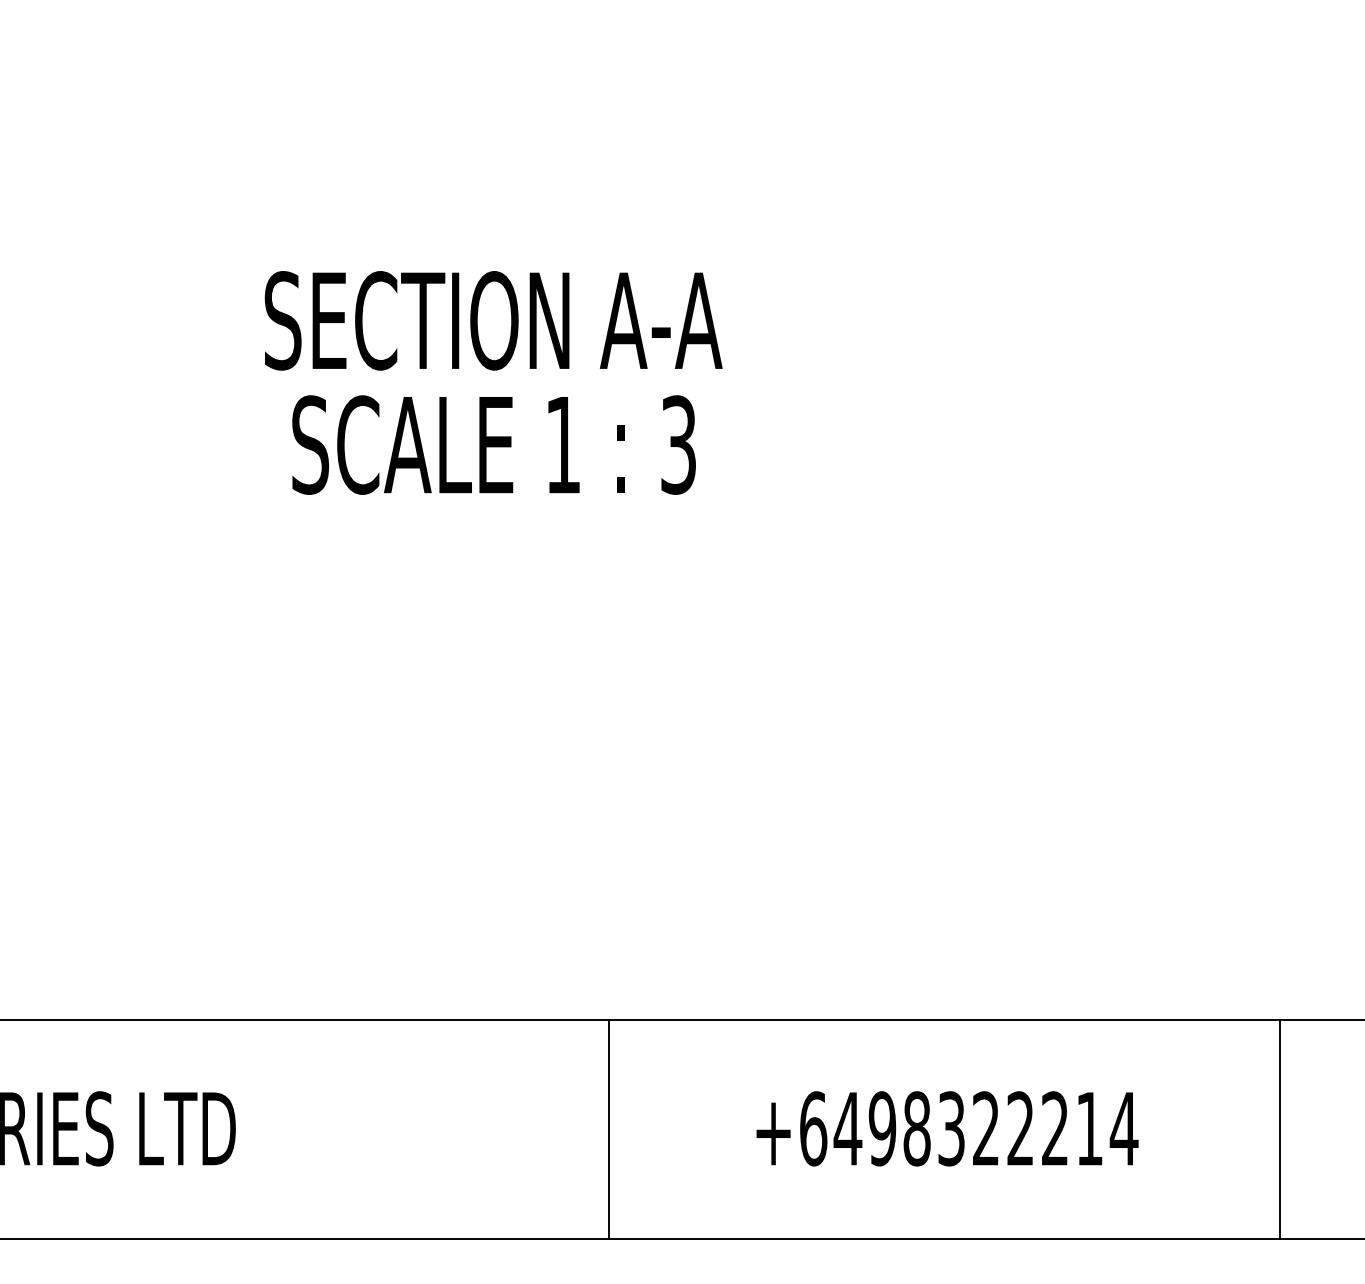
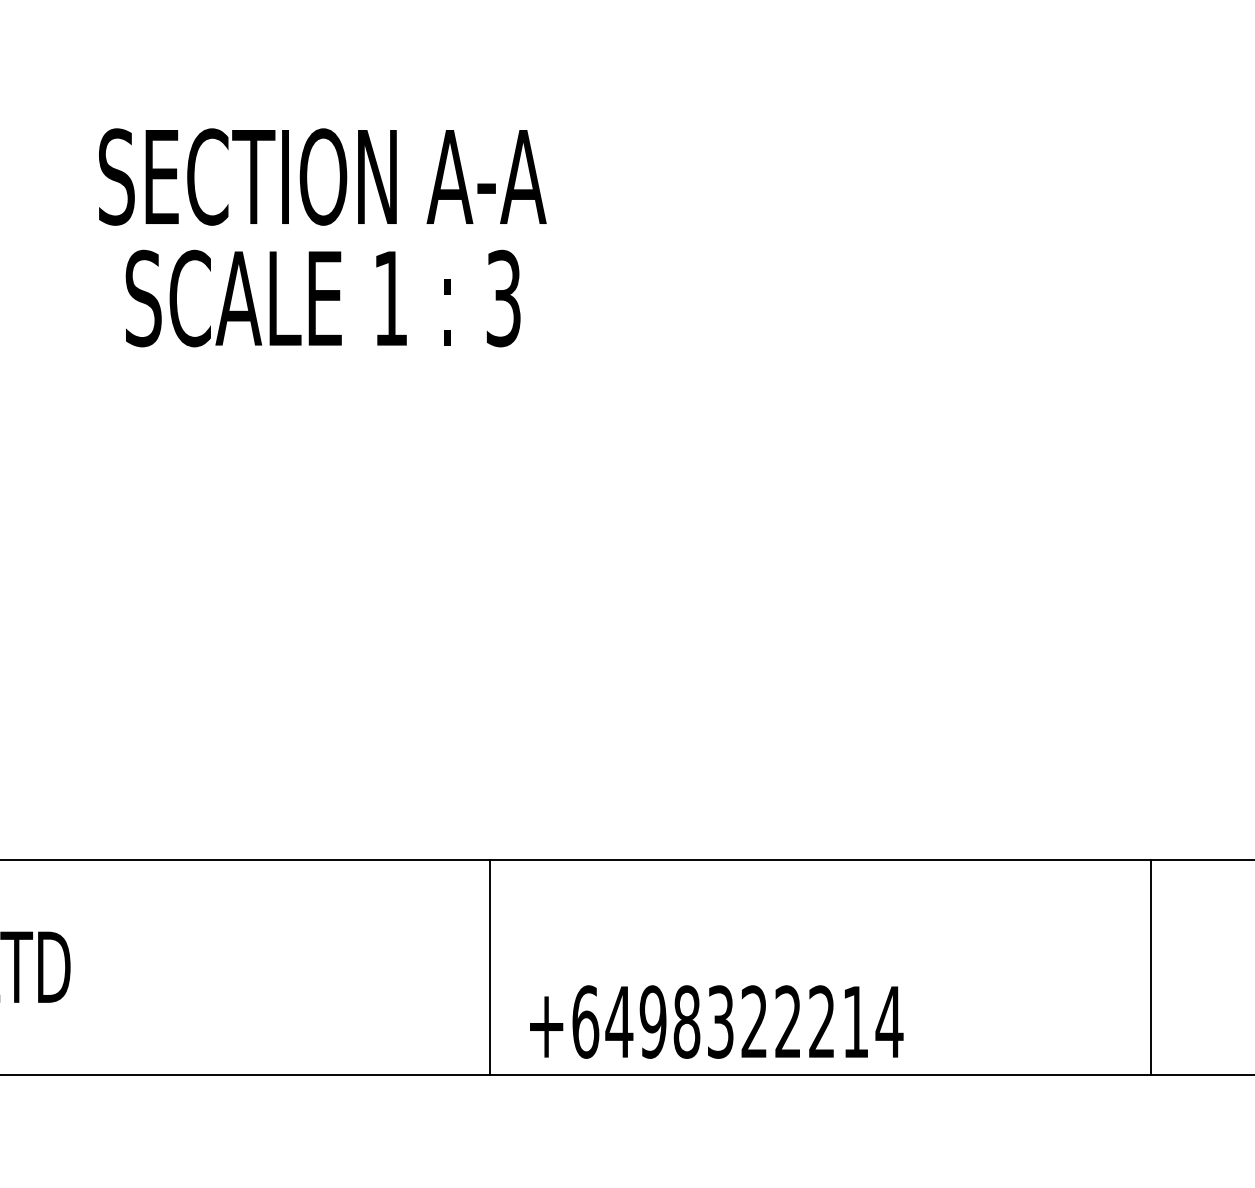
text: (947, 1128) -> (716, 1021), moved
line: (609, 1129) -> (490, 967), moved
line: (1279, 1129) -> (1150, 967), moved

